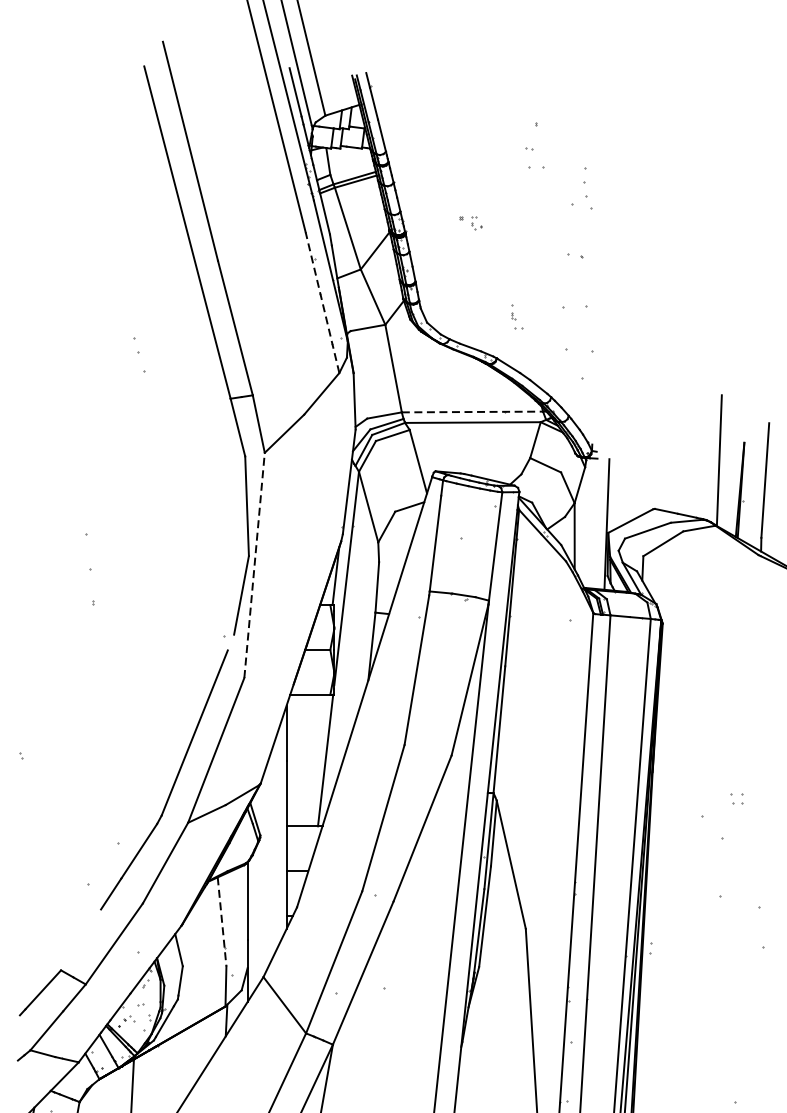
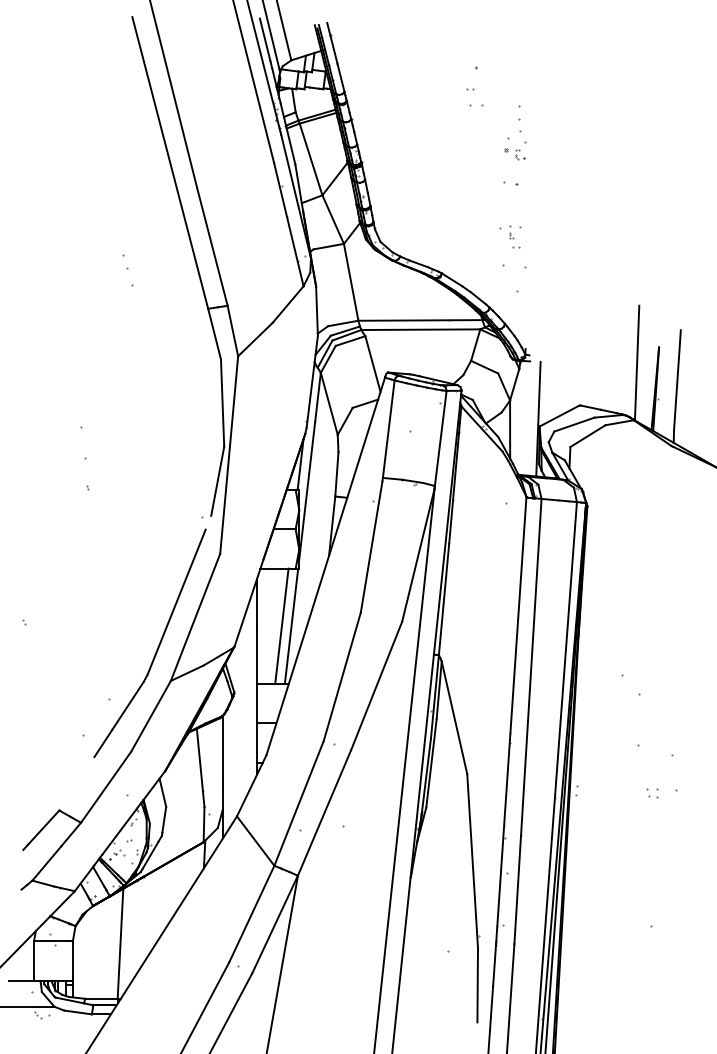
part: (470, 222) -> (514, 154), moved
line: (322, 302) -> (288, 224), dashed -> solid
part: (516, 316) -> (514, 236), moved
line: (472, 412) -> (420, 320), dashed -> solid
line: (254, 564) -> (229, 454), dashed -> solid
line: (314, 760) -> (281, 626), added
part: (736, 799) -> (652, 793), moved
line: (221, 922) -> (200, 768), dashed -> solid

